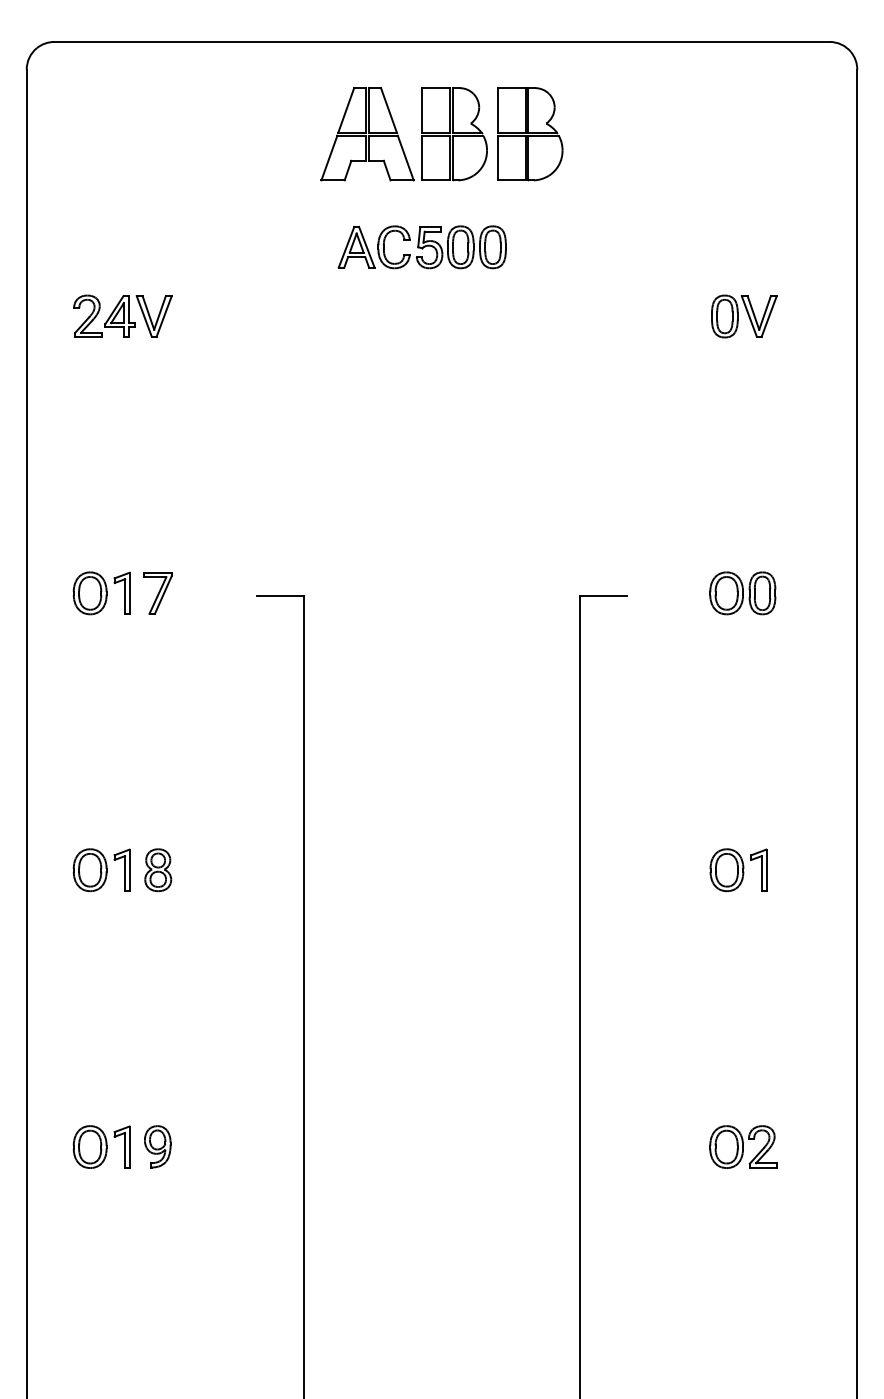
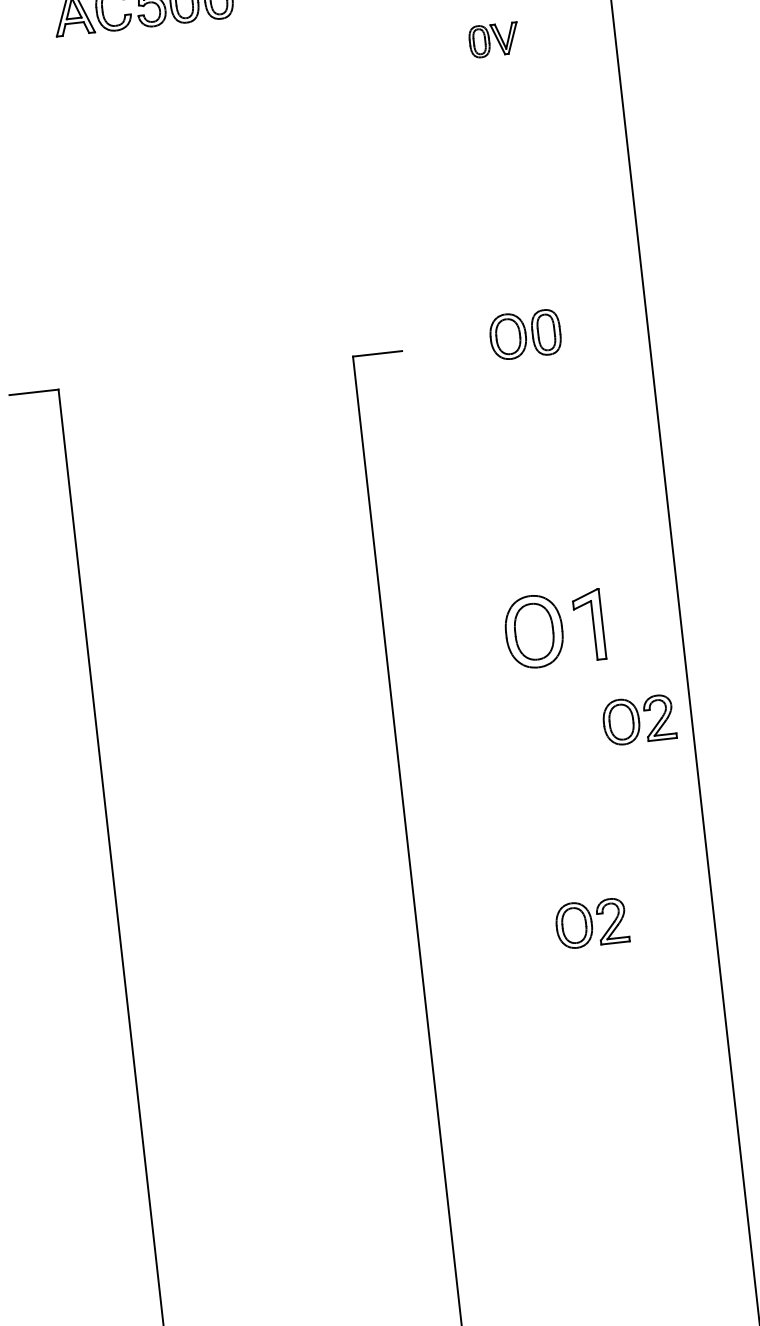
part: (744, 316) -> (494, 40), size x0.7
part: (738, 870) -> (553, 630), size x1.6
part: (808, 962) -> (639, 719), added

